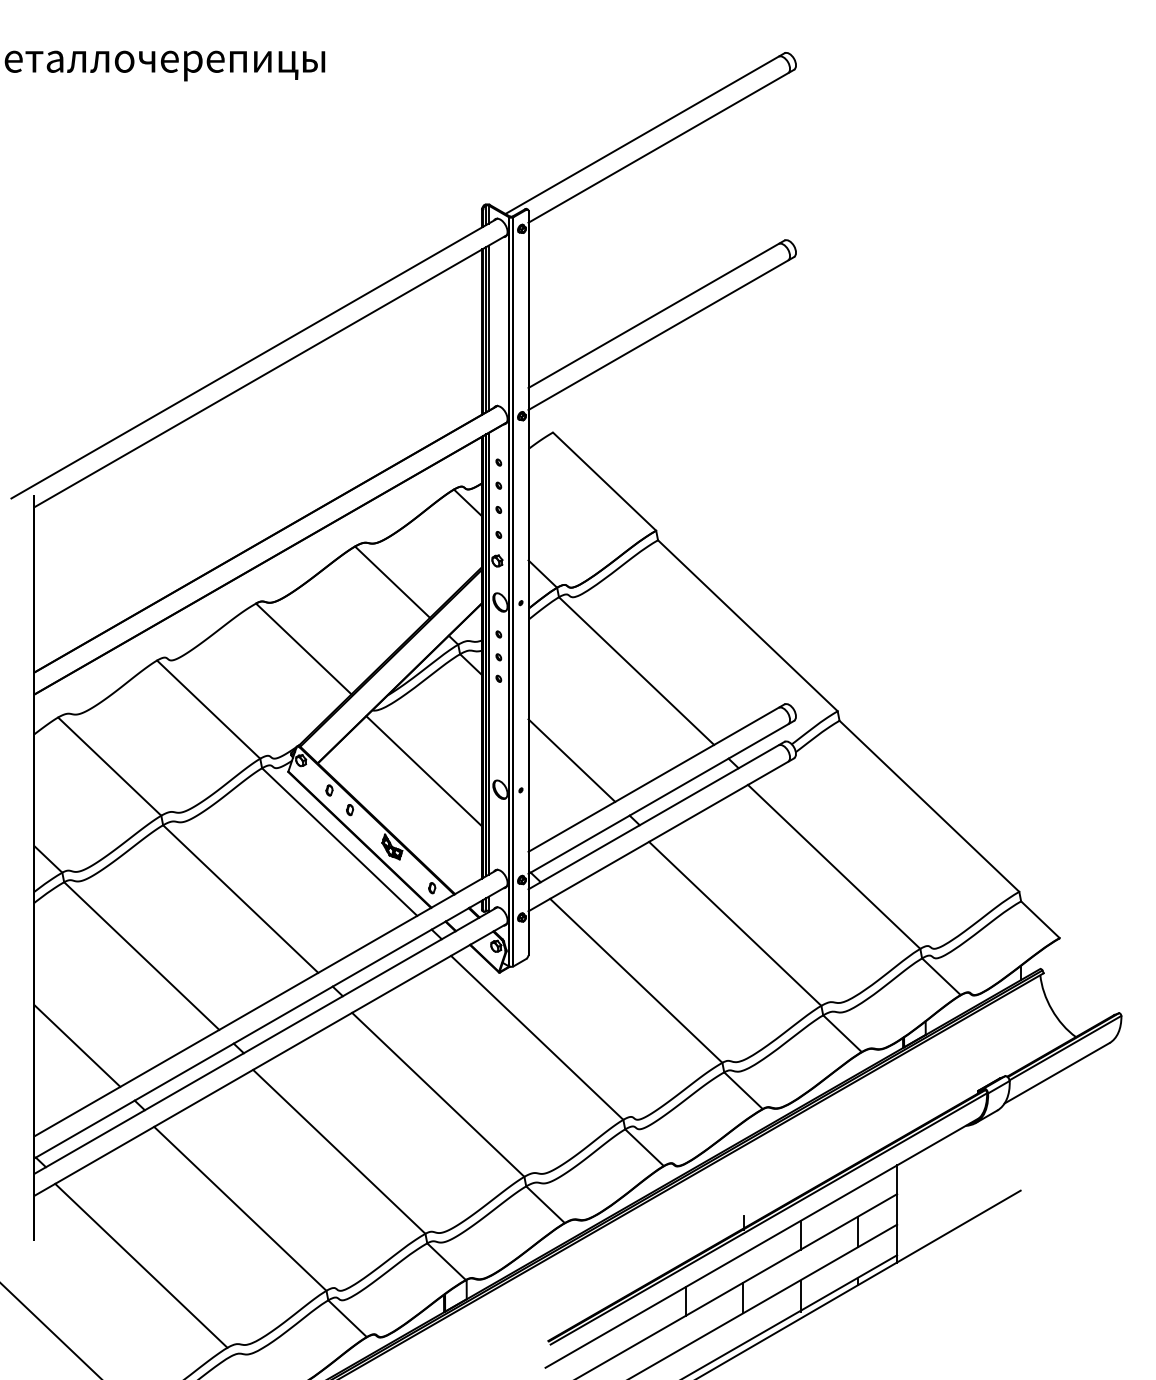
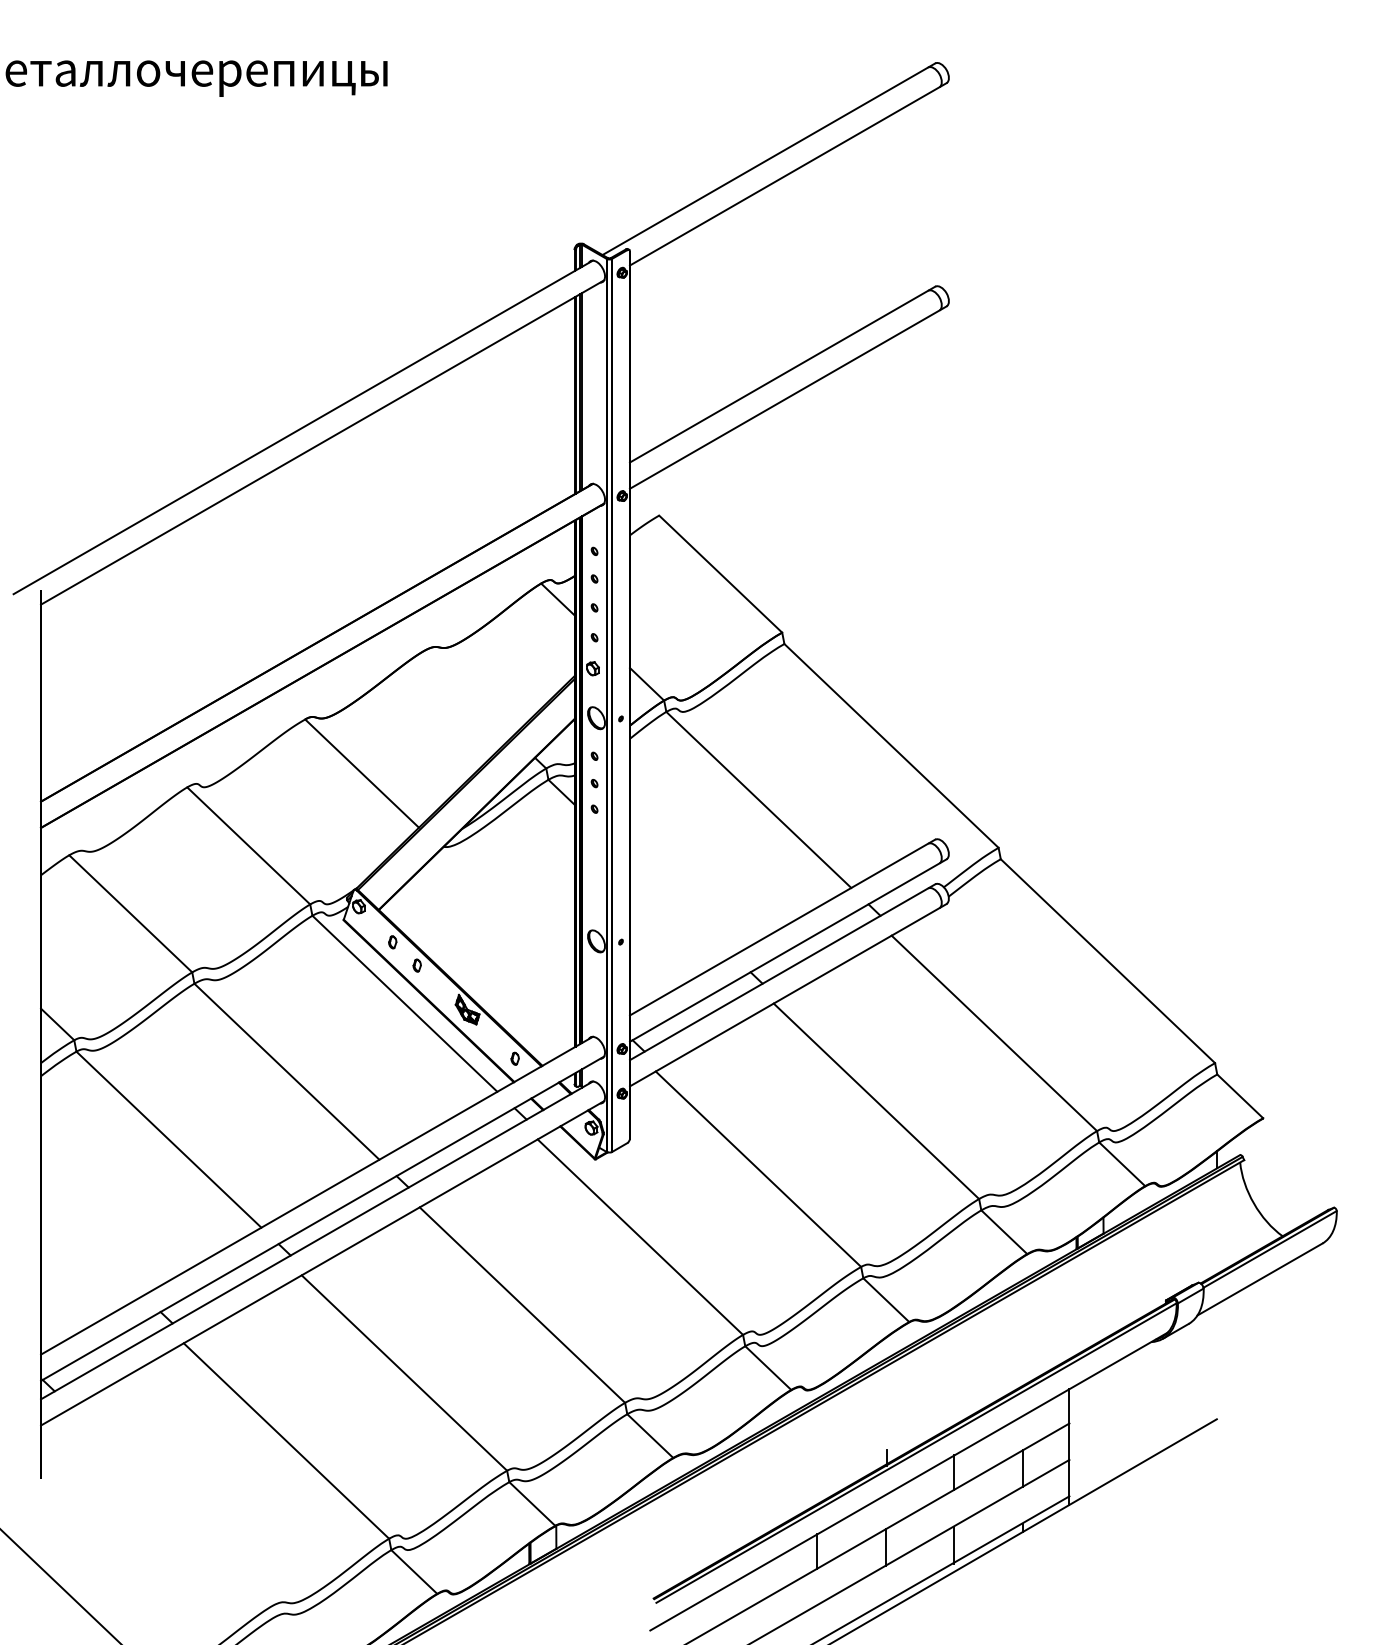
line: (392, 581) -> (467, 693), removed
line: (571, 760) -> (681, 906), removed
line: (424, 771) -> (506, 919), removed
line: (77, 1045) -> (92, 1246), removed
line: (141, 1265) -> (168, 1508), removed

